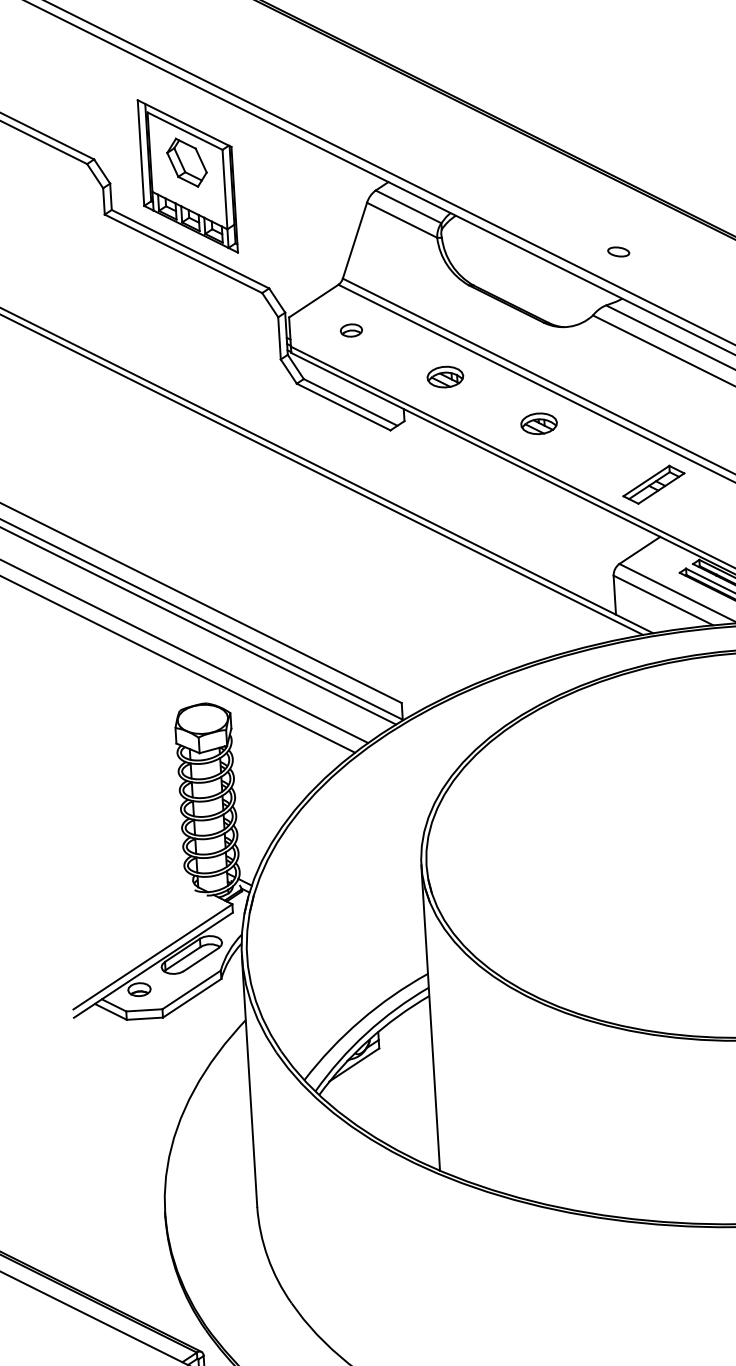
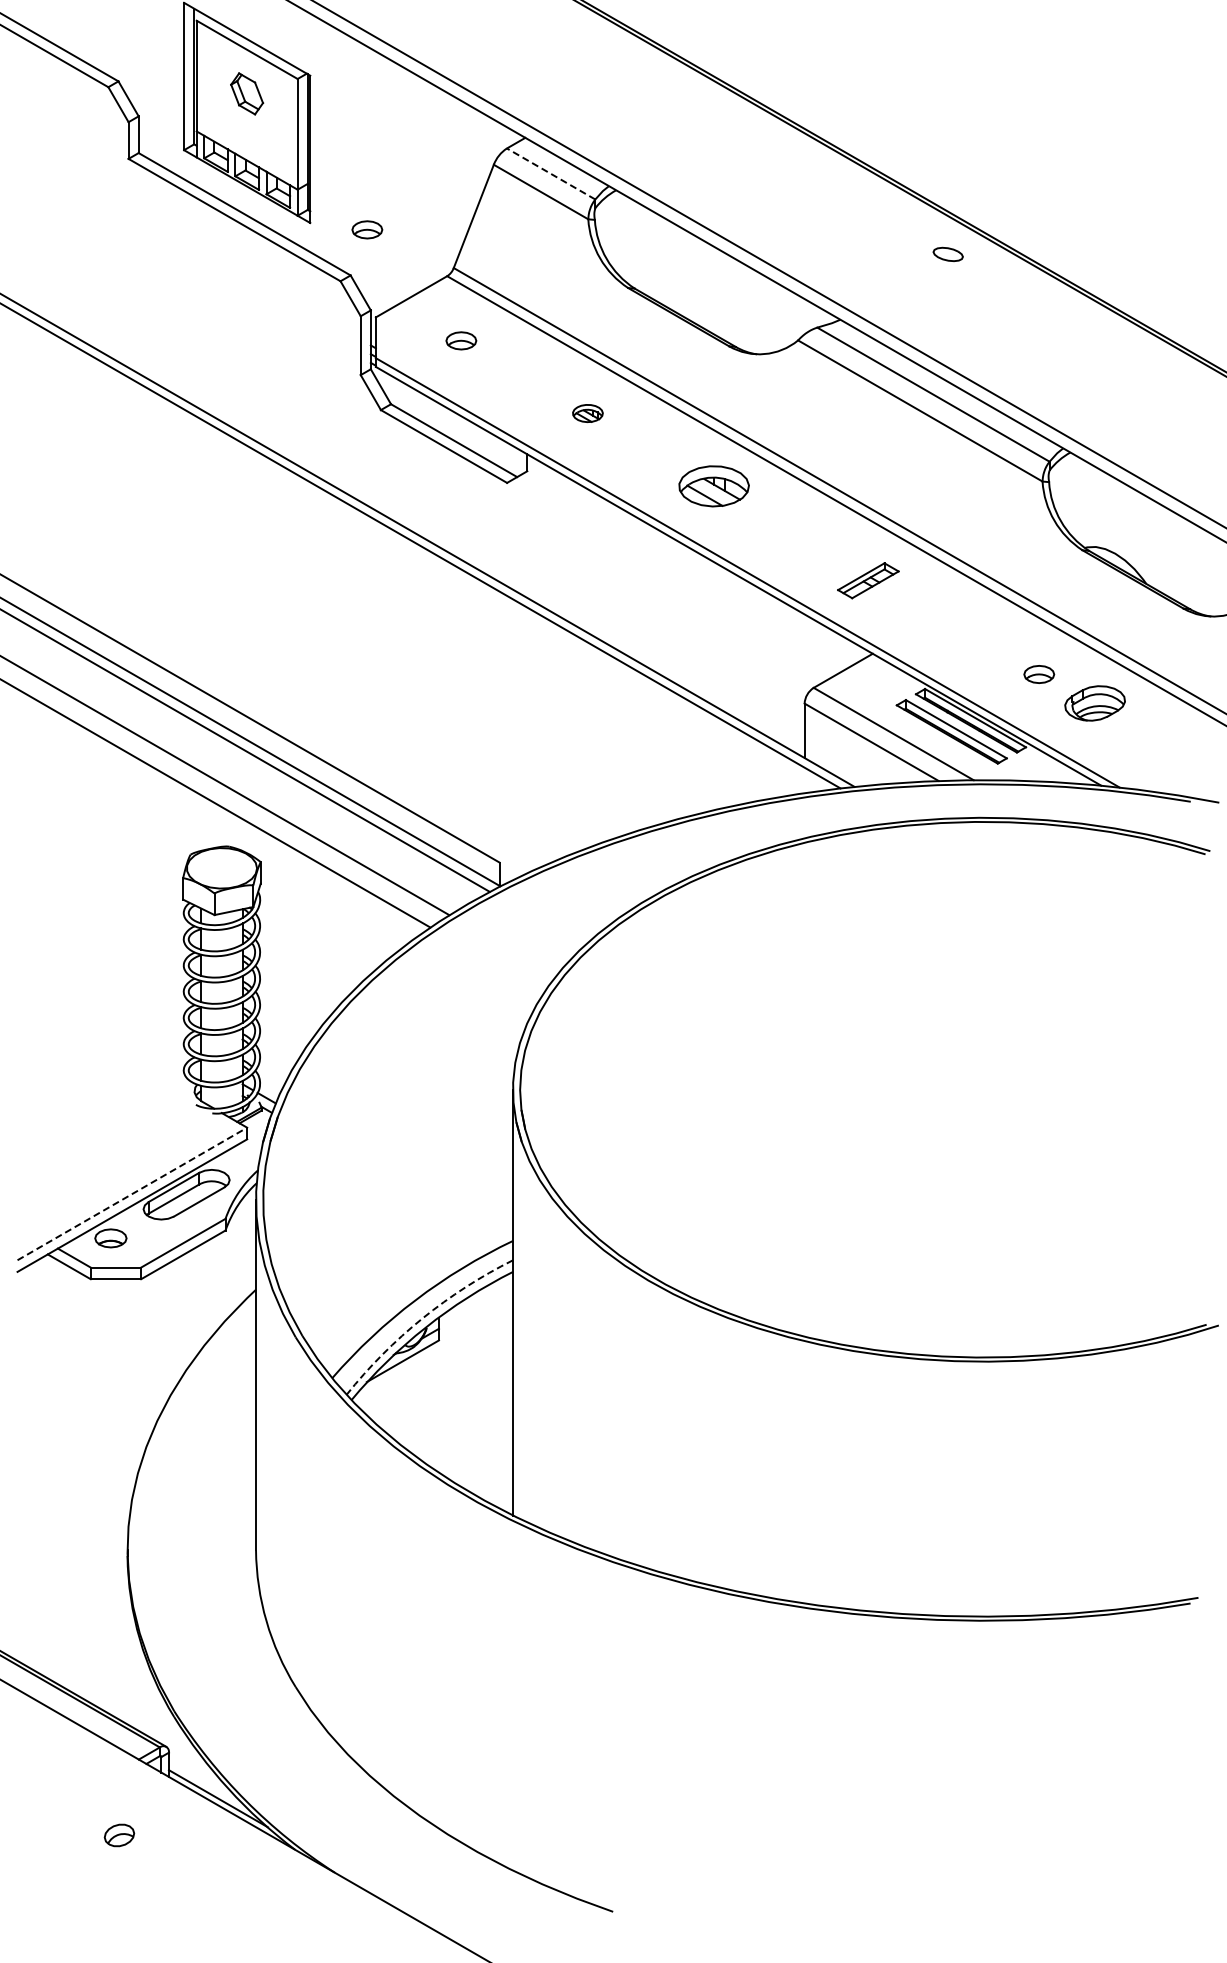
part: (186, 162) -> (246, 93), size x0.6
line: (408, 206) -> (550, 173), solid -> dashed
part: (618, 251) -> (947, 253), moved
part: (279, 254) -> (367, 229), added
part: (445, 377) -> (587, 413), size x0.6
part: (538, 423) -> (713, 486), size x1.4
part: (654, 484) -> (868, 580), size x0.7
line: (153, 956) -> (132, 1193), solid -> dashed
arc: (366, 1033) -> (422, 1318), solid -> dashed

